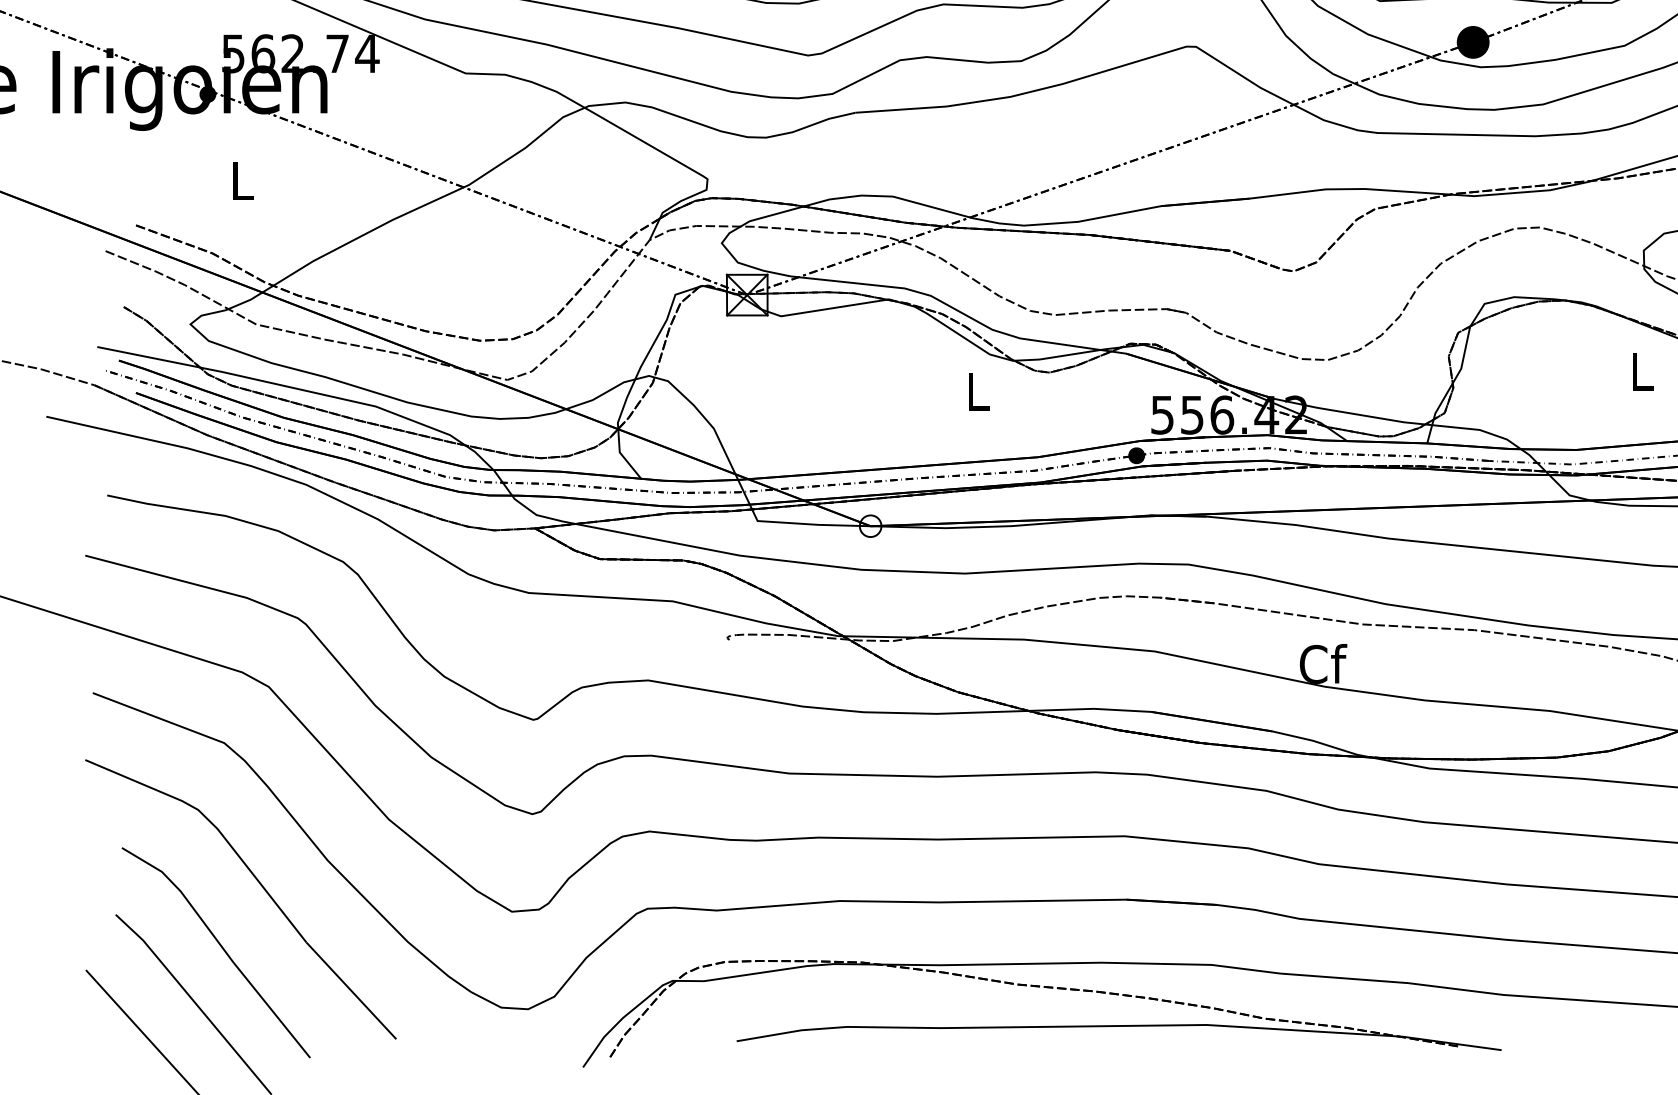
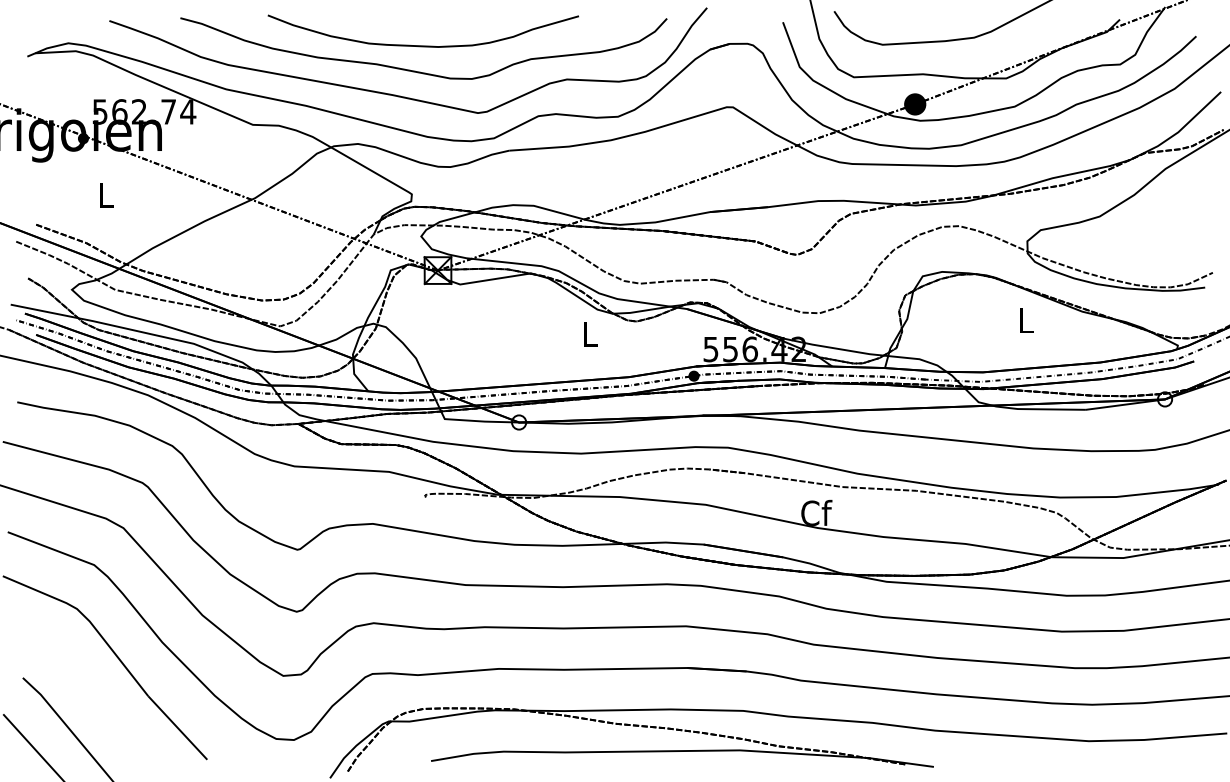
line: (220, 947) -> (91, 699), removed

